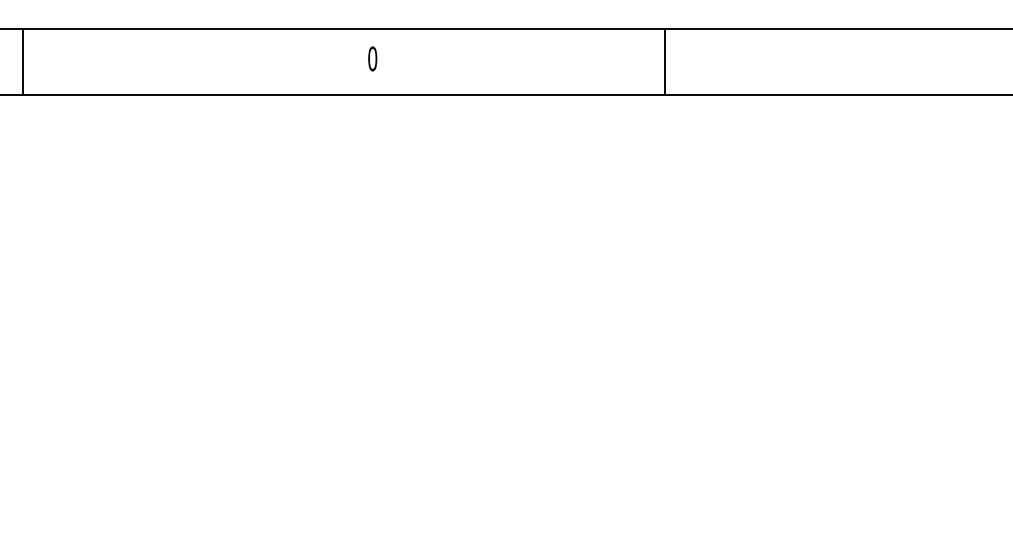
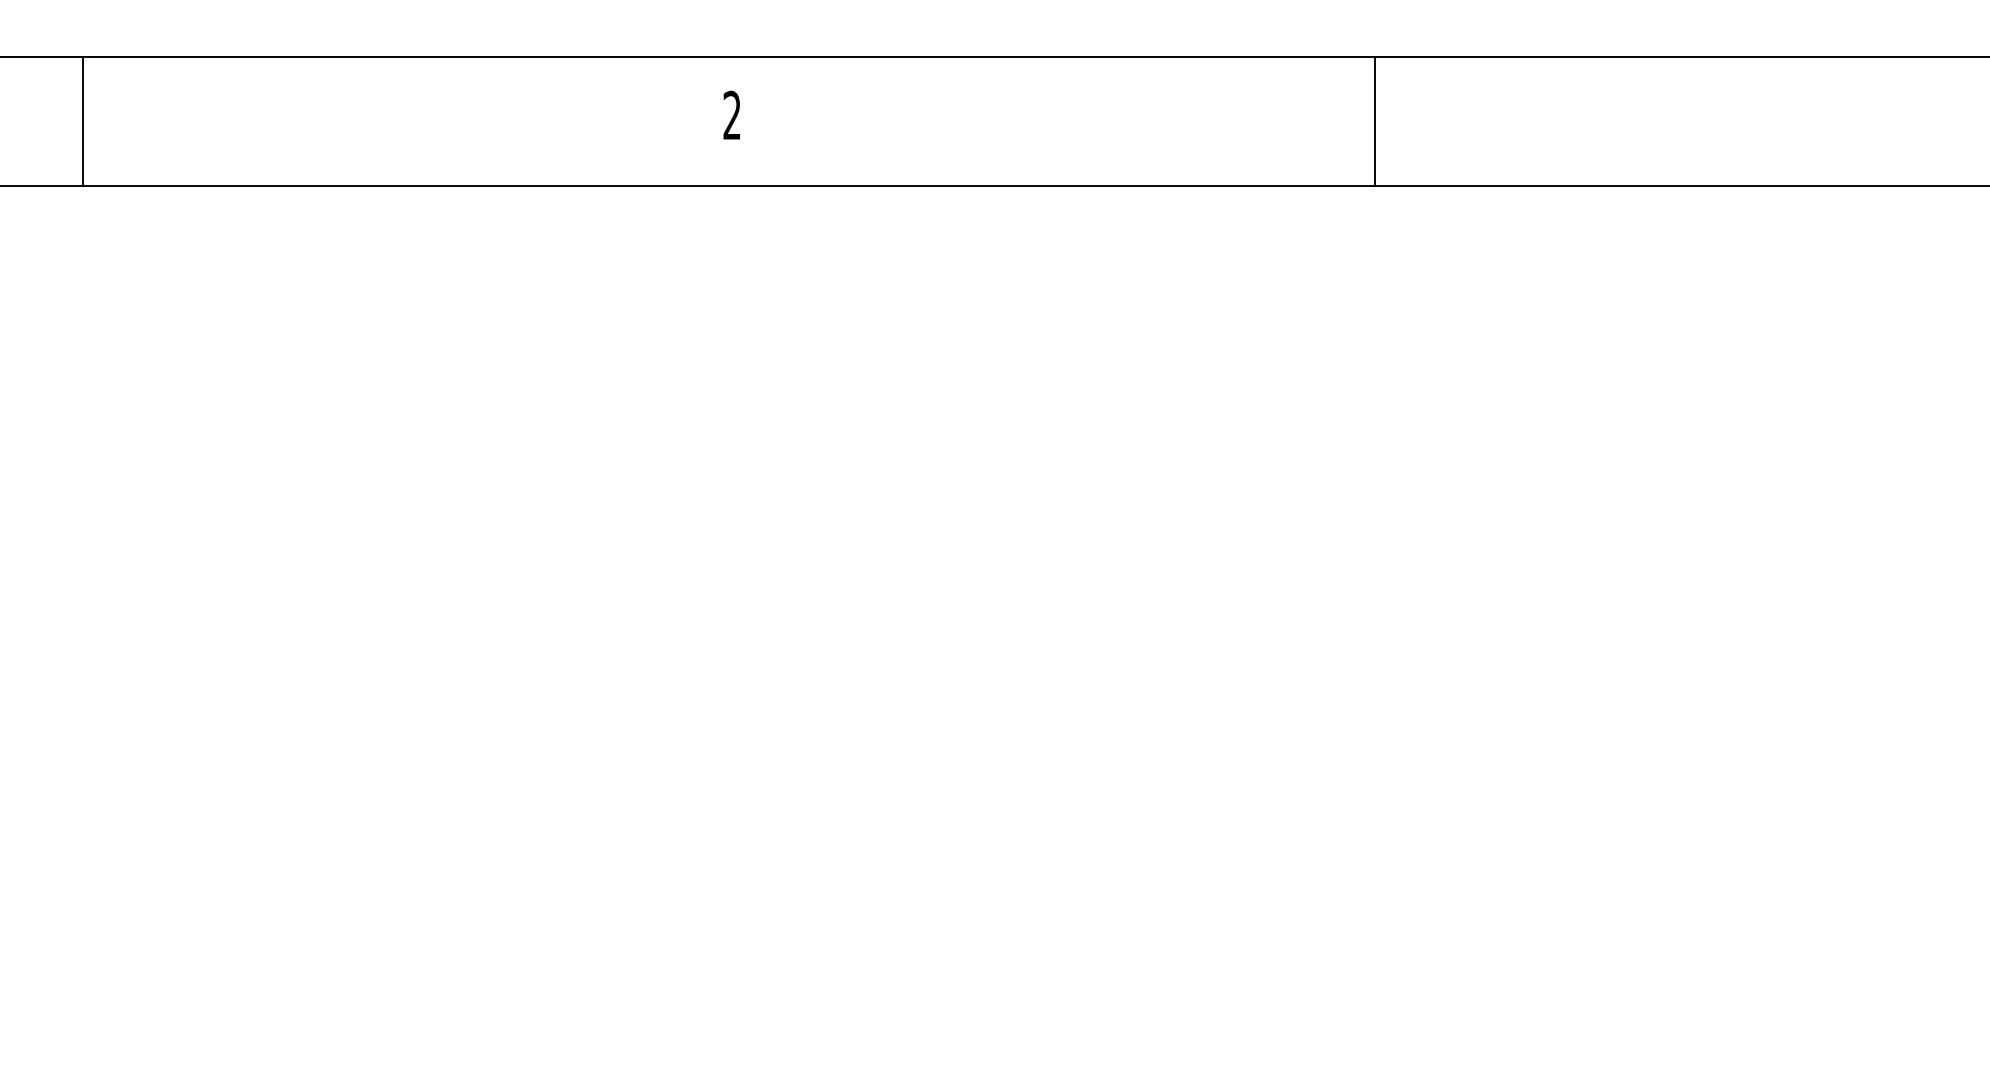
text: (372, 58) -> (731, 114), 0 -> 2
line: (23, 61) -> (83, 120), moved
line: (665, 61) -> (1376, 120), moved

